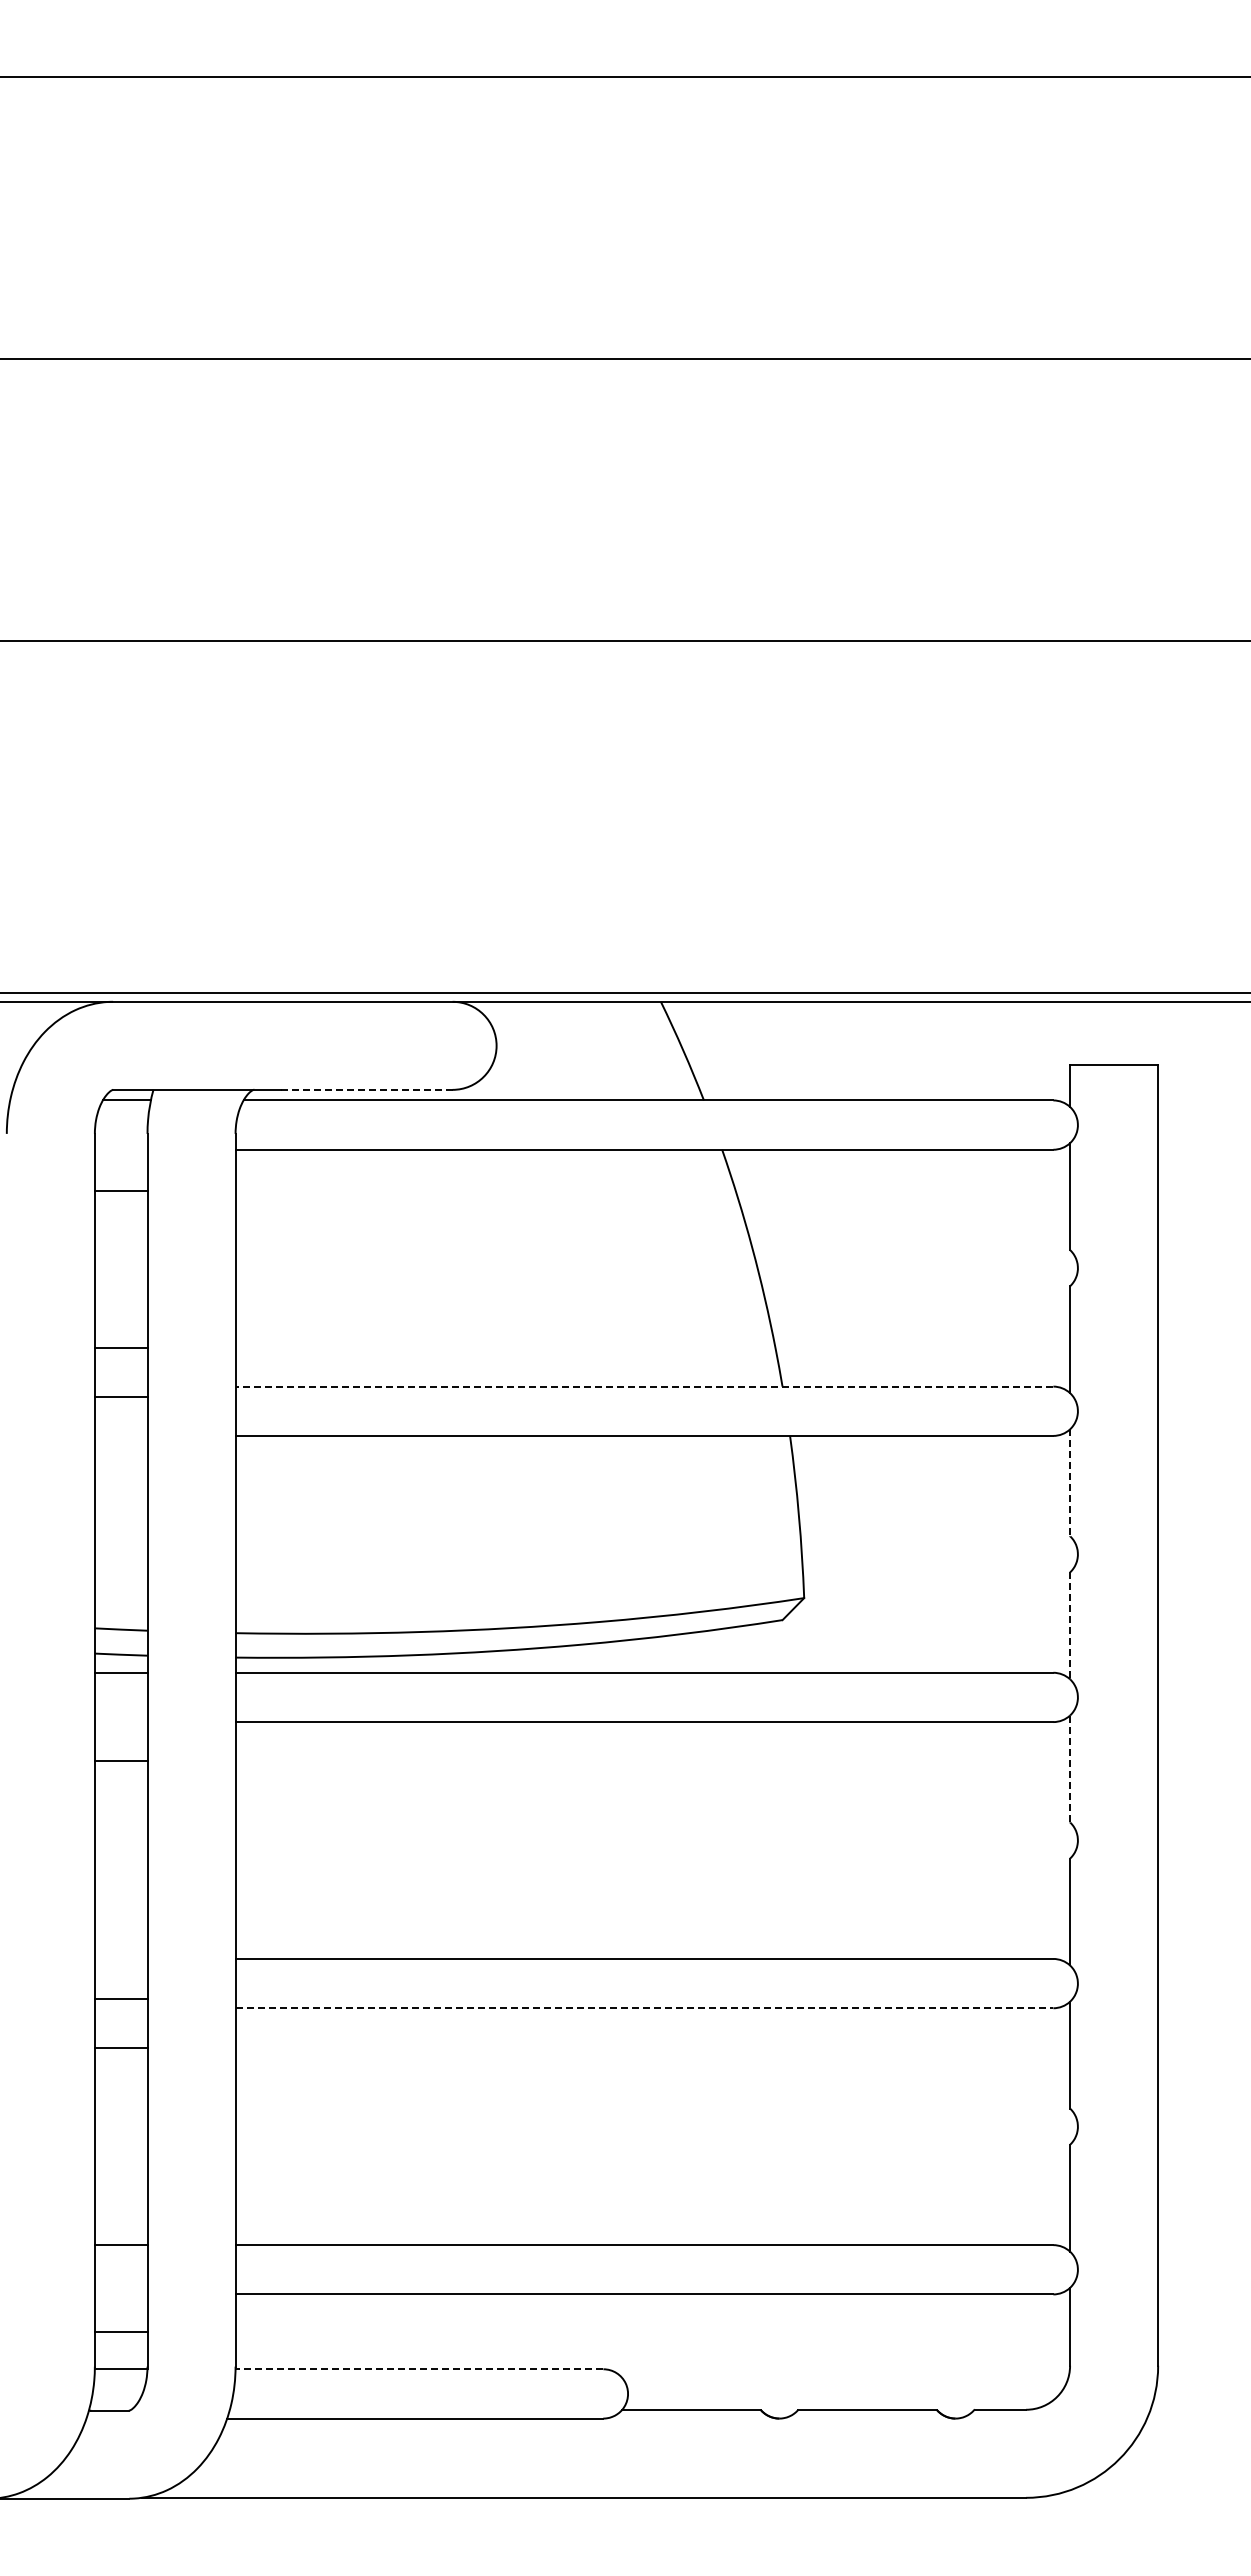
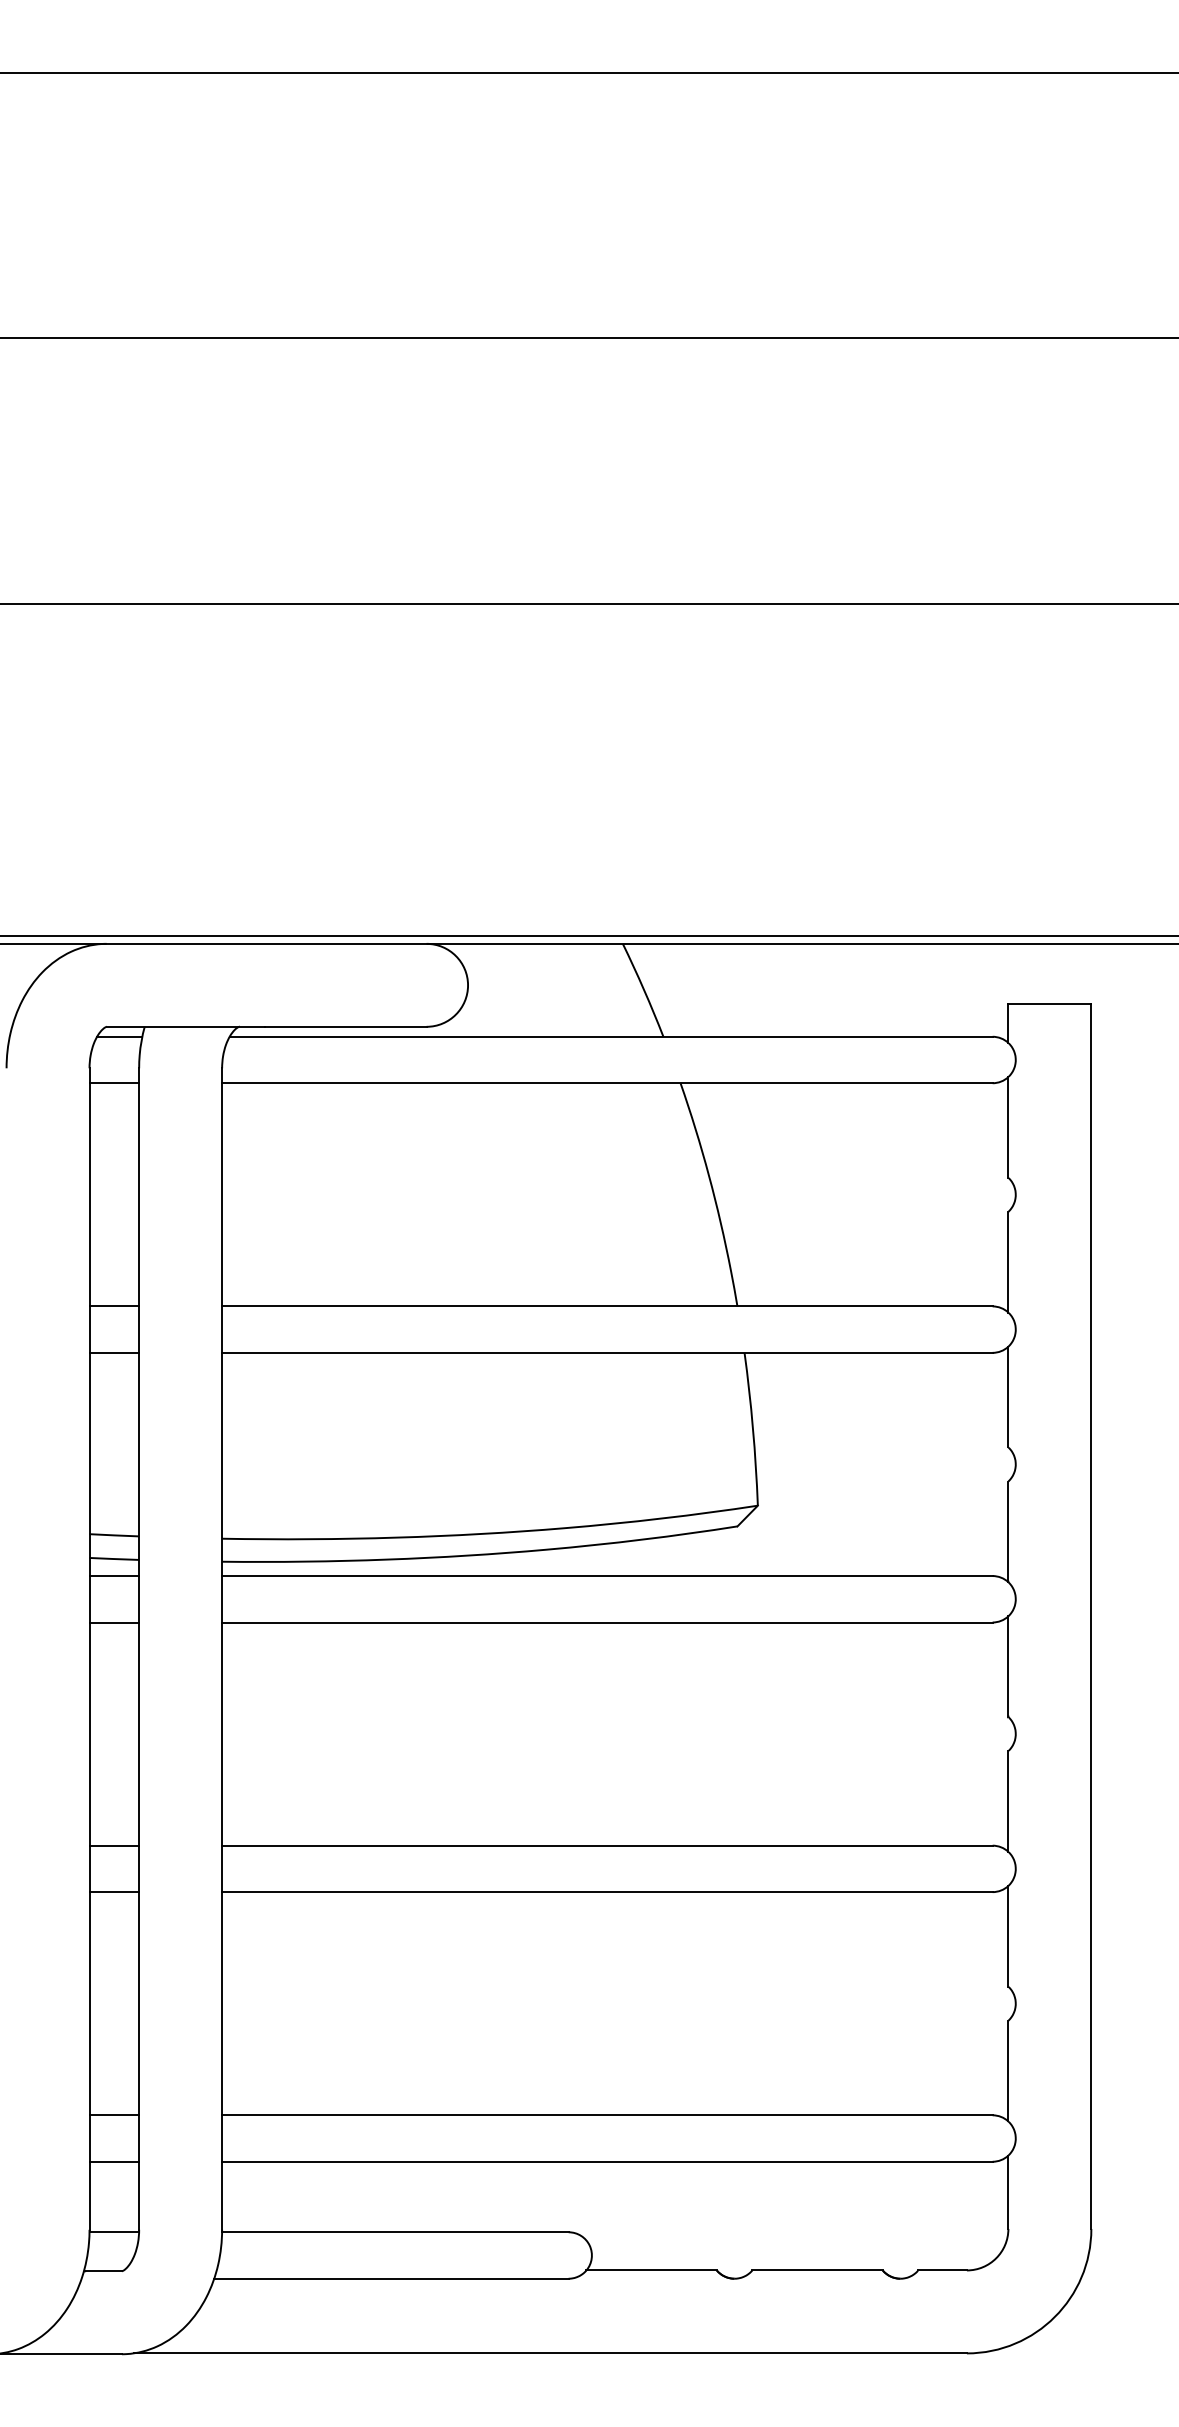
line: (366, 1089) -> (345, 1026), dashed -> solid
line: (120, 1190) -> (113, 1083), moved
line: (120, 1347) -> (113, 1306), moved
line: (644, 1386) -> (607, 1306), dashed -> solid
line: (120, 1396) -> (113, 1352), moved
line: (1070, 1483) -> (1008, 1397), dashed -> solid
line: (1070, 1626) -> (1008, 1532), dashed -> solid
line: (120, 1761) -> (113, 1622), moved
line: (1070, 1769) -> (1008, 1667), dashed -> solid
line: (120, 1998) -> (113, 1845), moved
line: (644, 2008) -> (607, 1892), dashed -> solid
line: (120, 2048) -> (113, 1892), moved
line: (120, 2332) -> (113, 2161), moved
line: (419, 2369) -> (395, 2232), dashed -> solid

